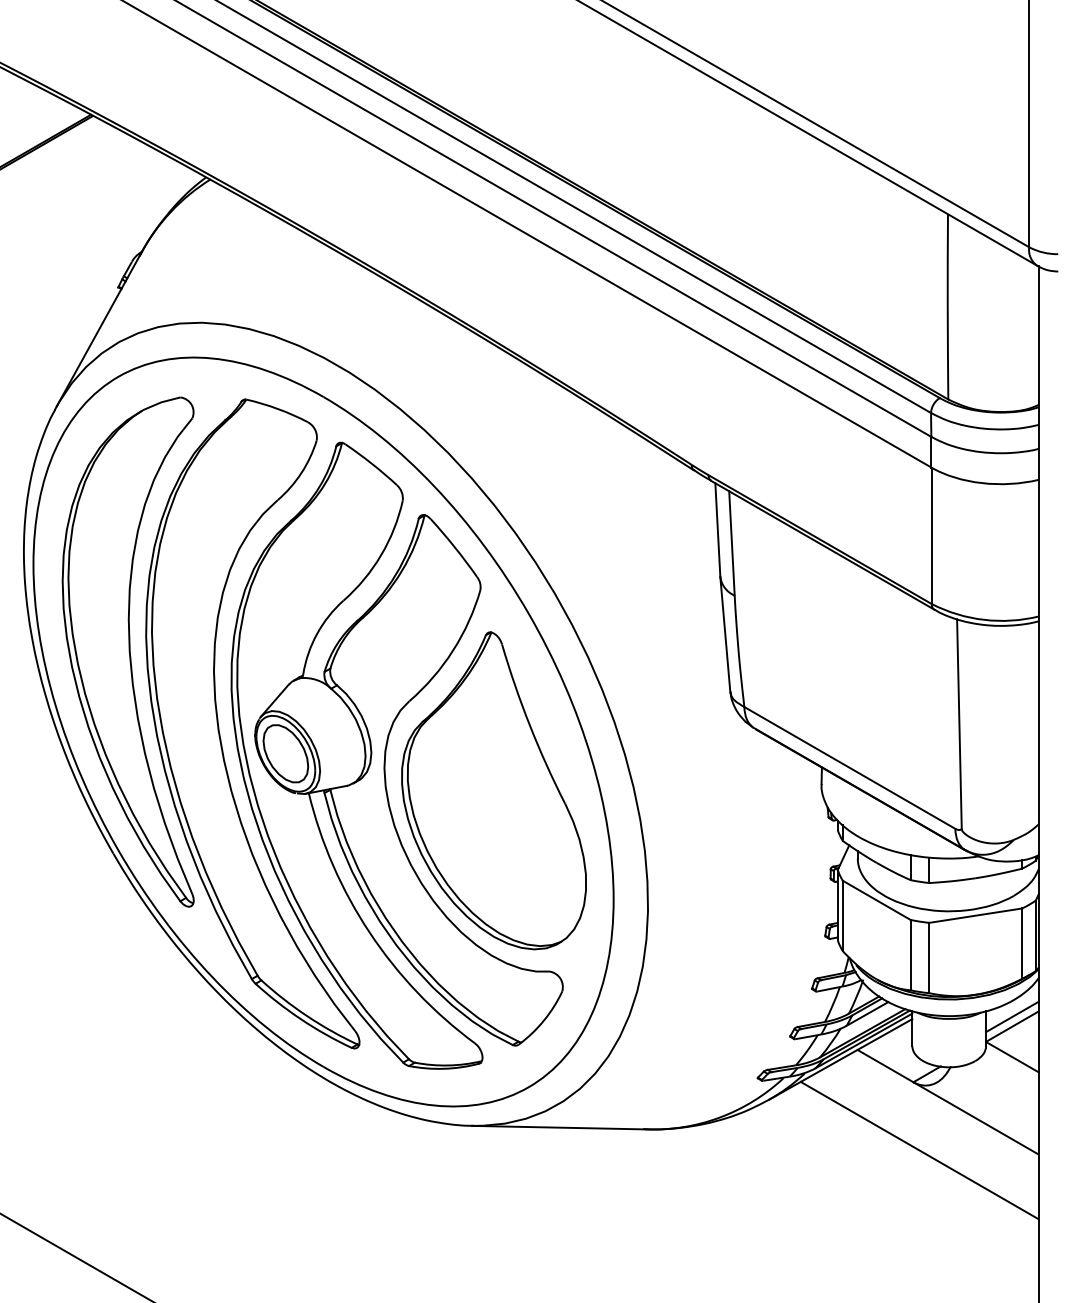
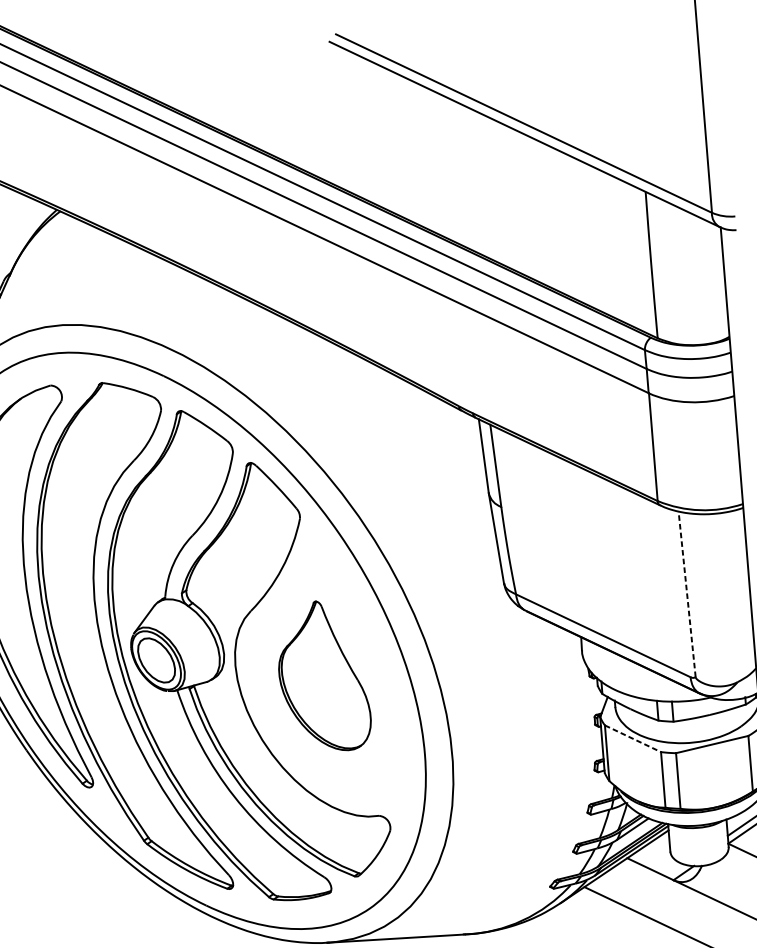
line: (959, 724) -> (687, 594), solid -> dashed
part: (493, 790) -> (323, 676), size x0.6
line: (877, 900) -> (633, 738), solid -> dashed

